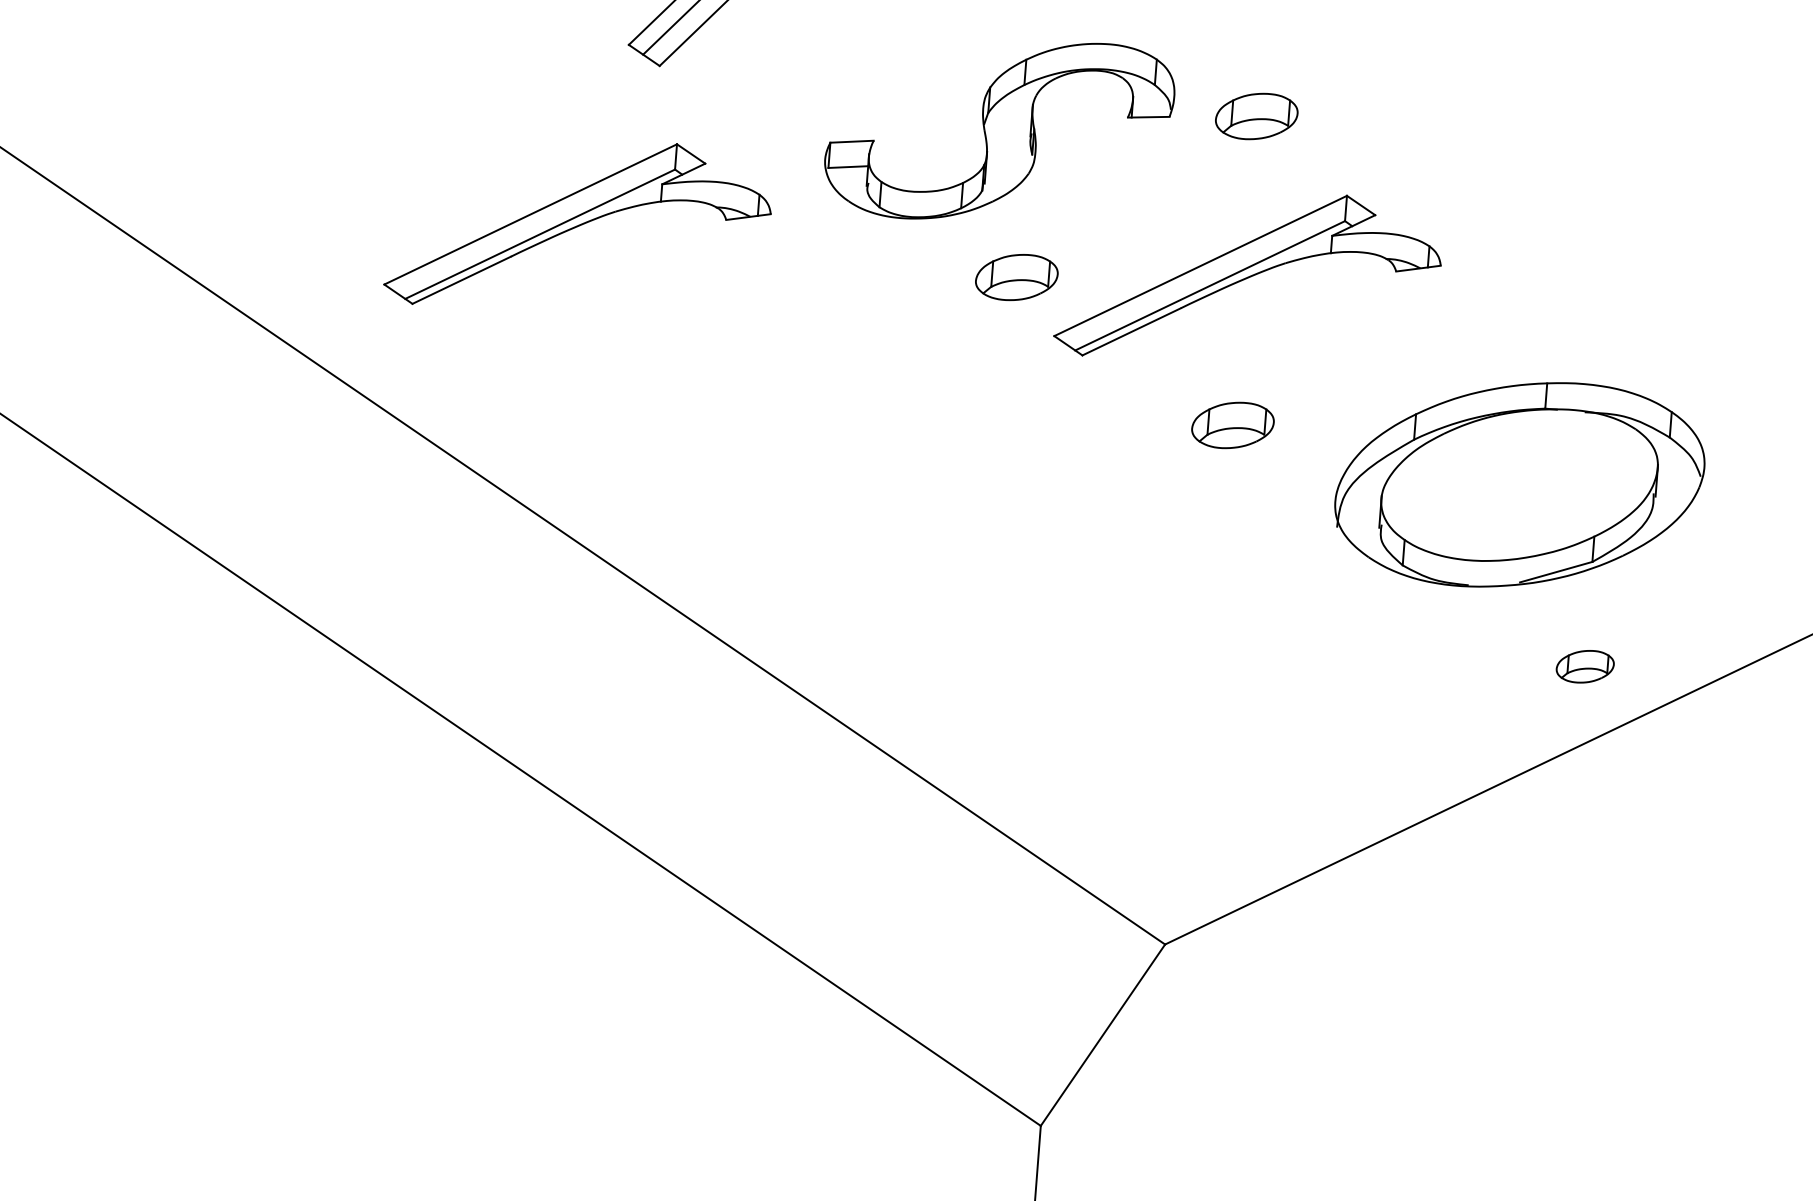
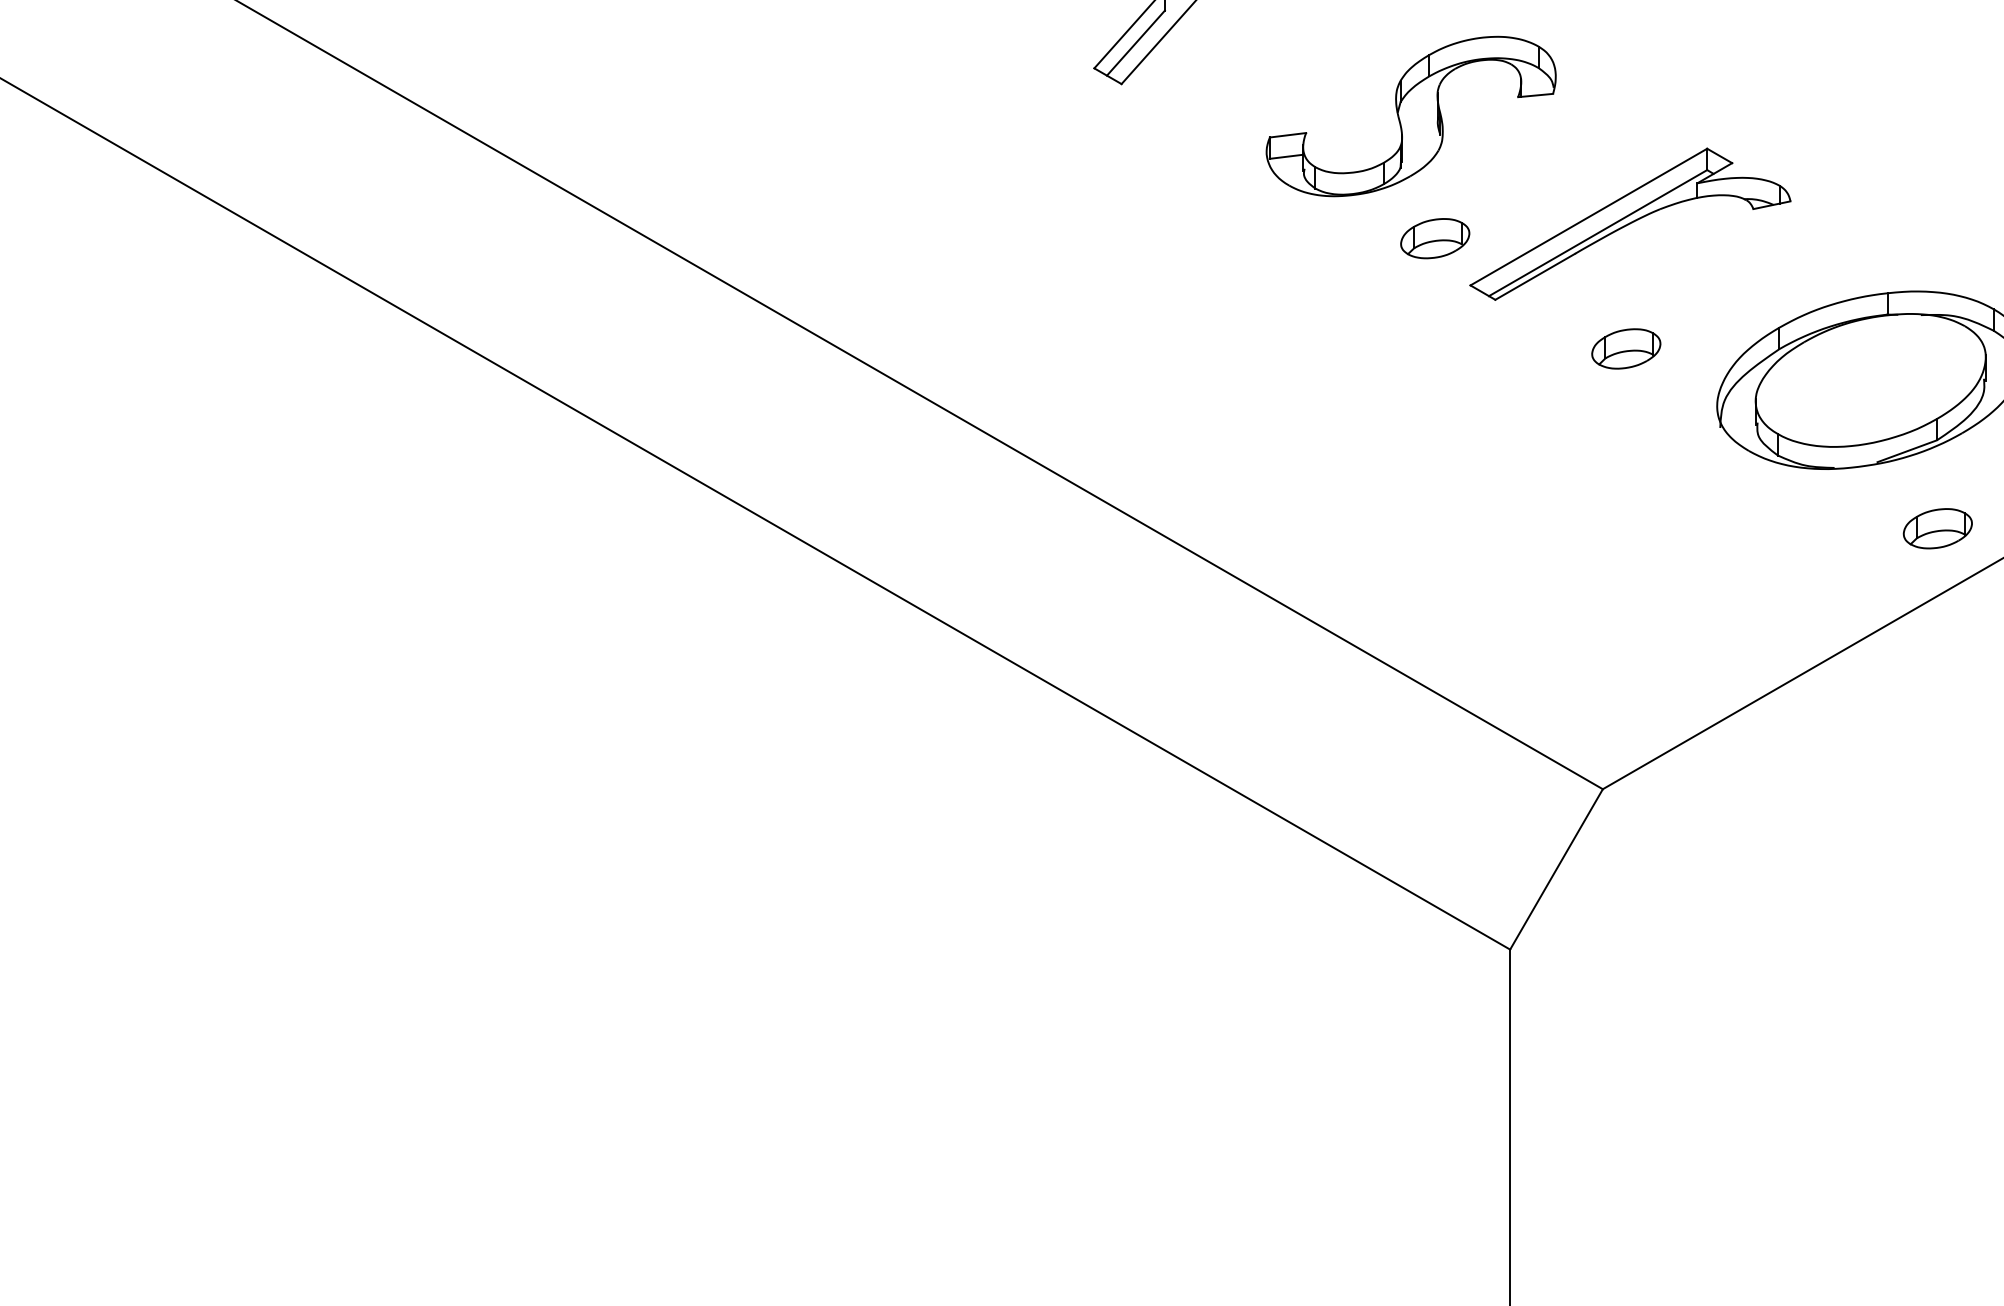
part: (1257, 116) -> (1626, 87), removed
part: (579, 225) -> (1064, 223), removed
part: (1584, 666) -> (1937, 528), size x1.43

